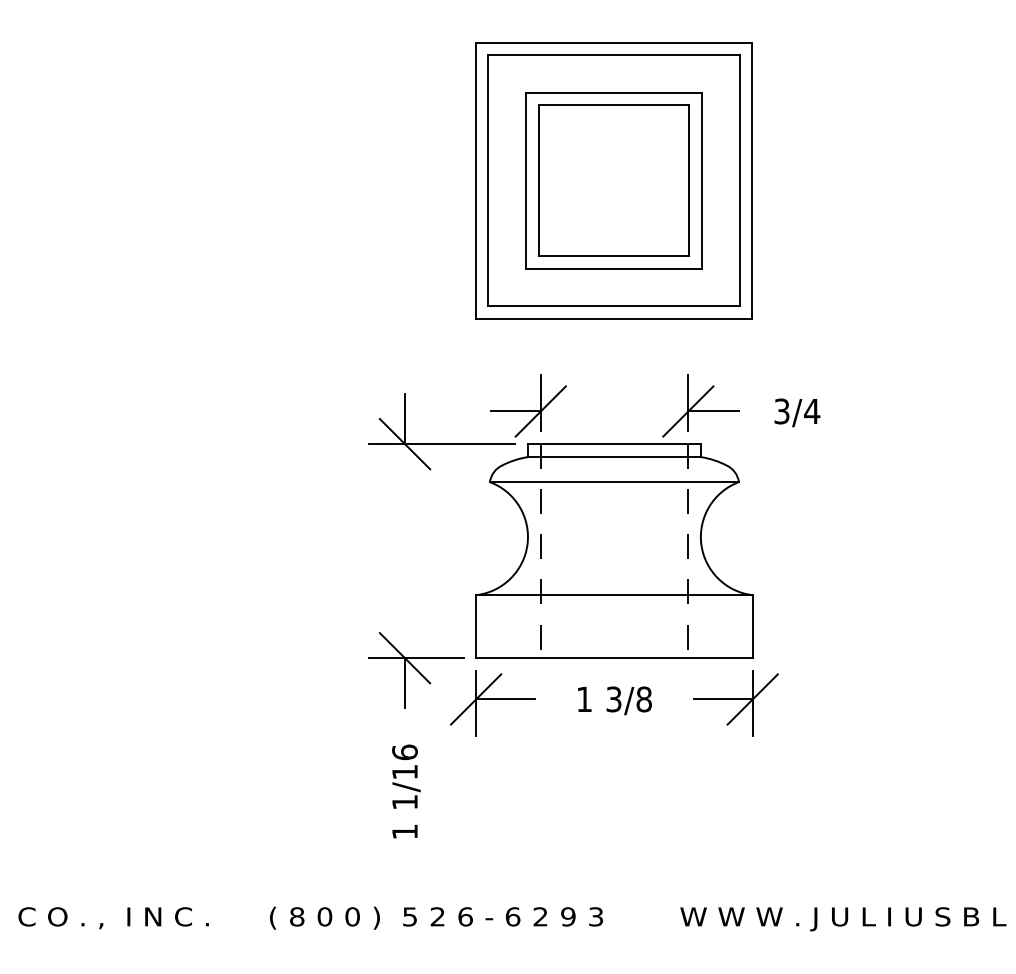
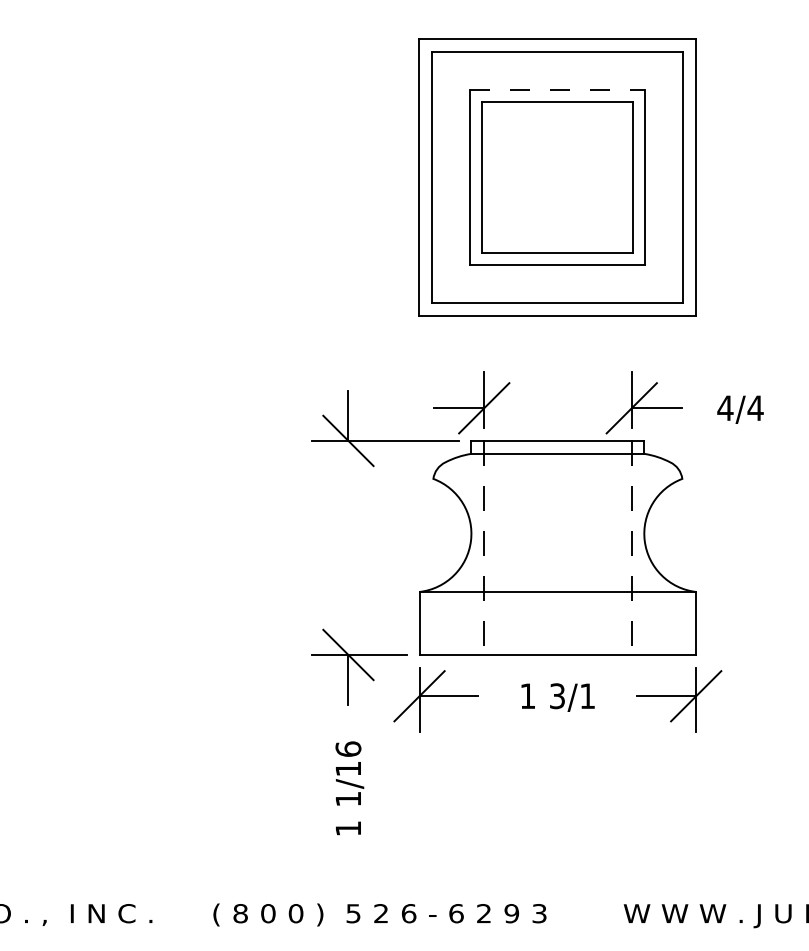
line: (614, 92) -> (557, 89), solid -> dashed
text: (781, 411) -> (724, 408), 3/4 -> 4/4
line: (613, 482) -> (556, 479), removed
text: (643, 699) -> (586, 696), 3/8 -> 3/1

